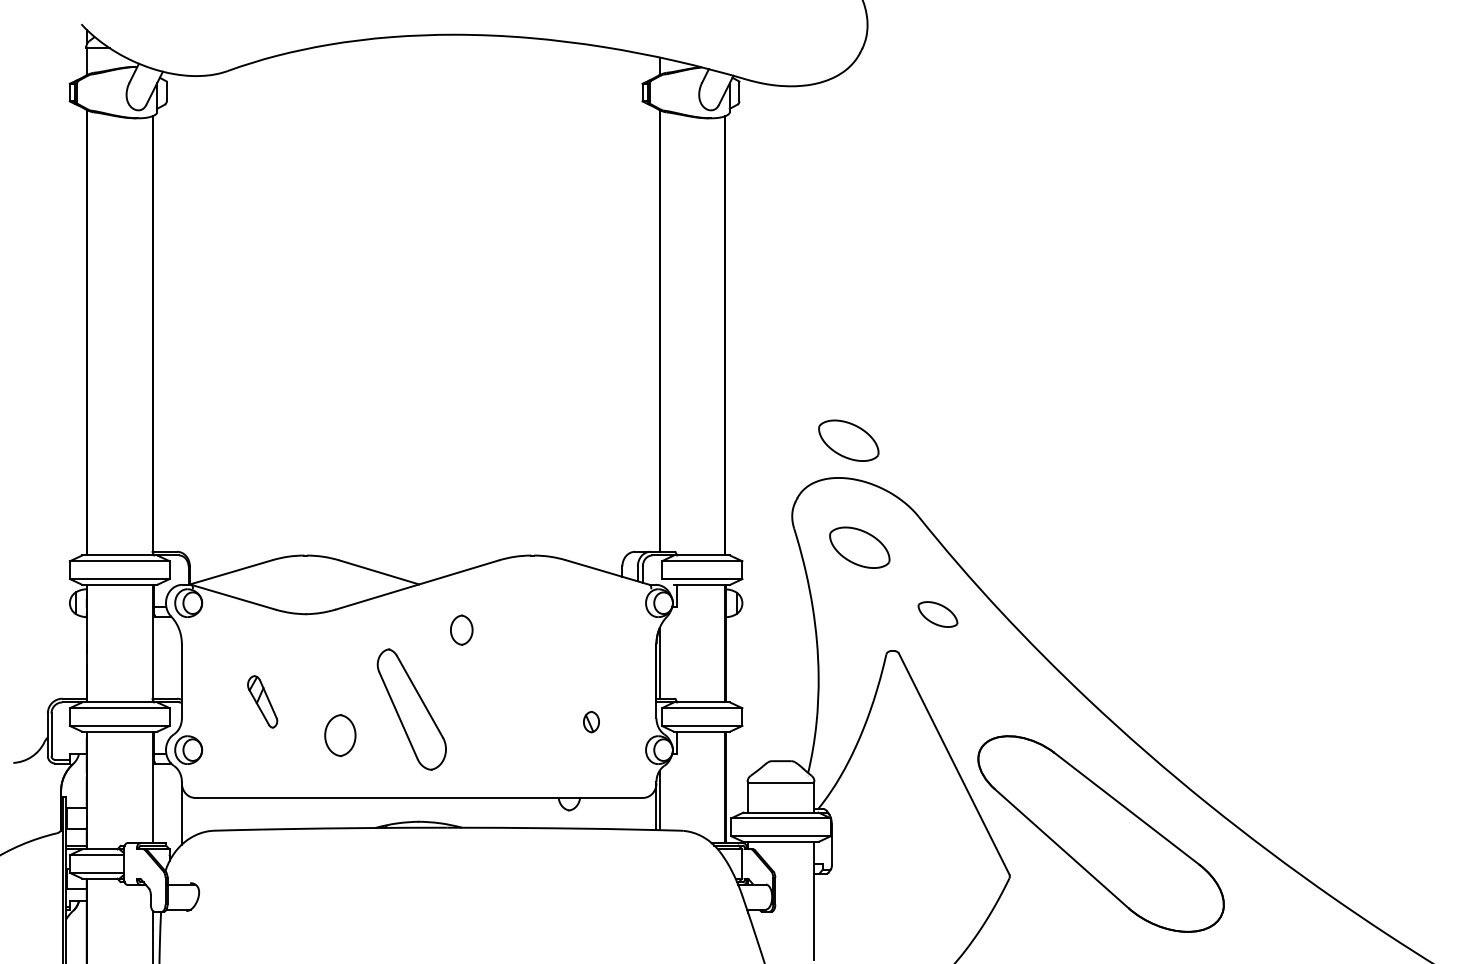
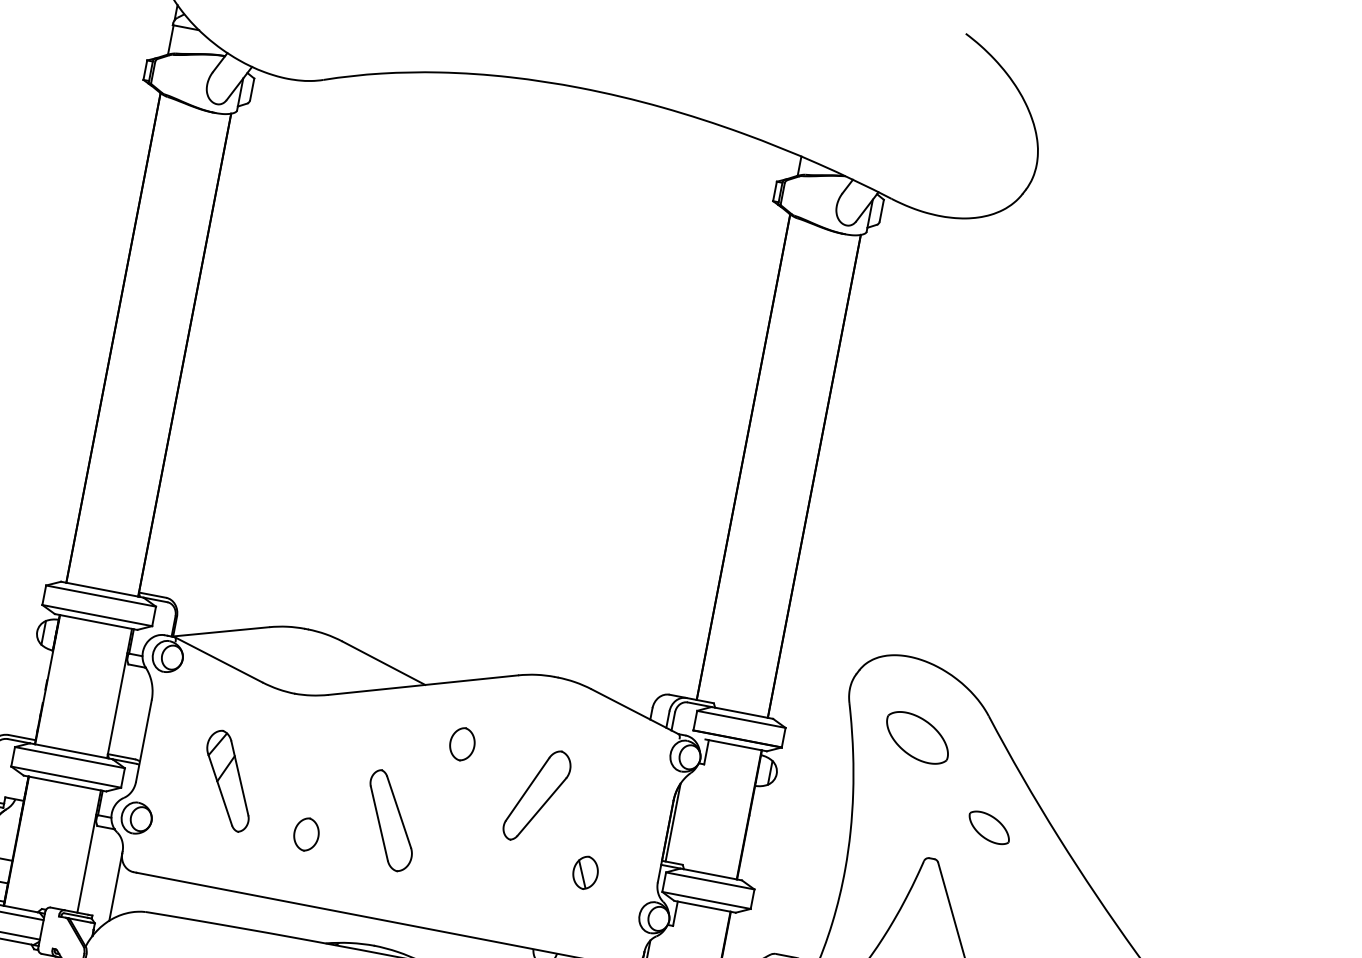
part: (848, 440) -> (927, 617), removed
part: (536, 662) -> (537, 795), added
part: (262, 701) -> (228, 780), size x1.67
part: (411, 709) -> (390, 820), size x0.71
part: (591, 721) -> (585, 872), size x1.43
part: (339, 735) -> (305, 834), size x0.71

